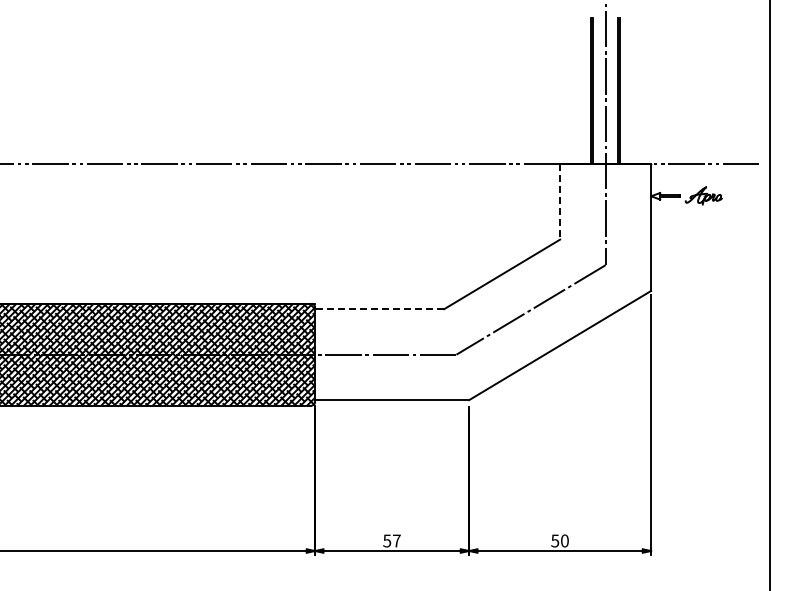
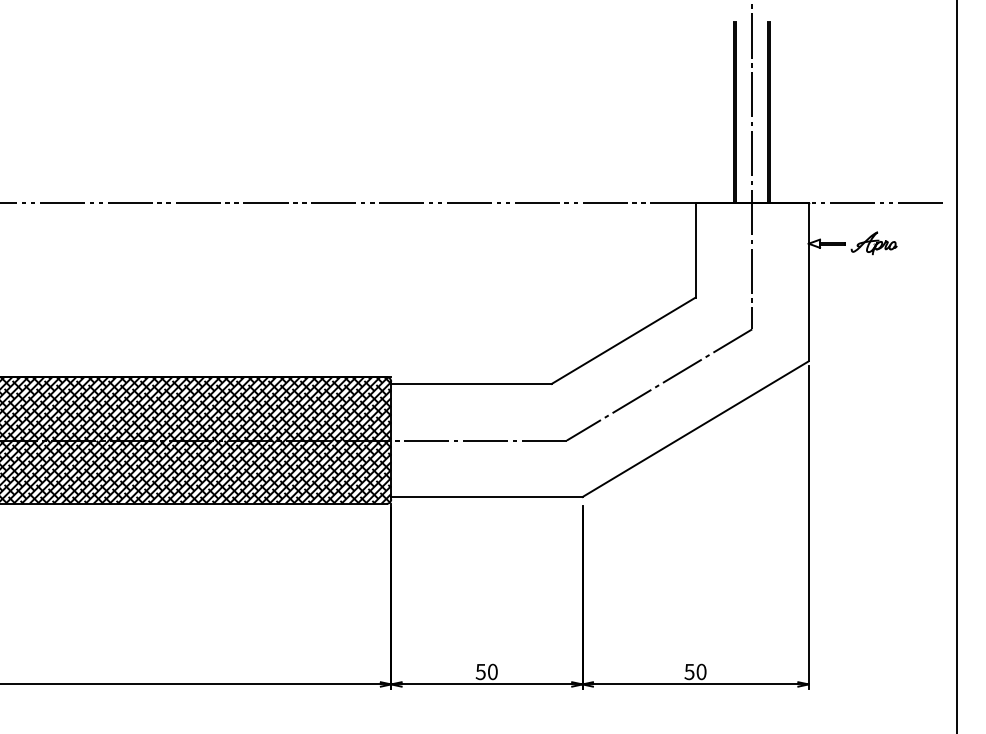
line: (560, 202) -> (696, 251), dashed -> solid
line: (379, 309) -> (471, 384), dashed -> solid
text: (396, 540) -> (492, 671), 57 -> 50

